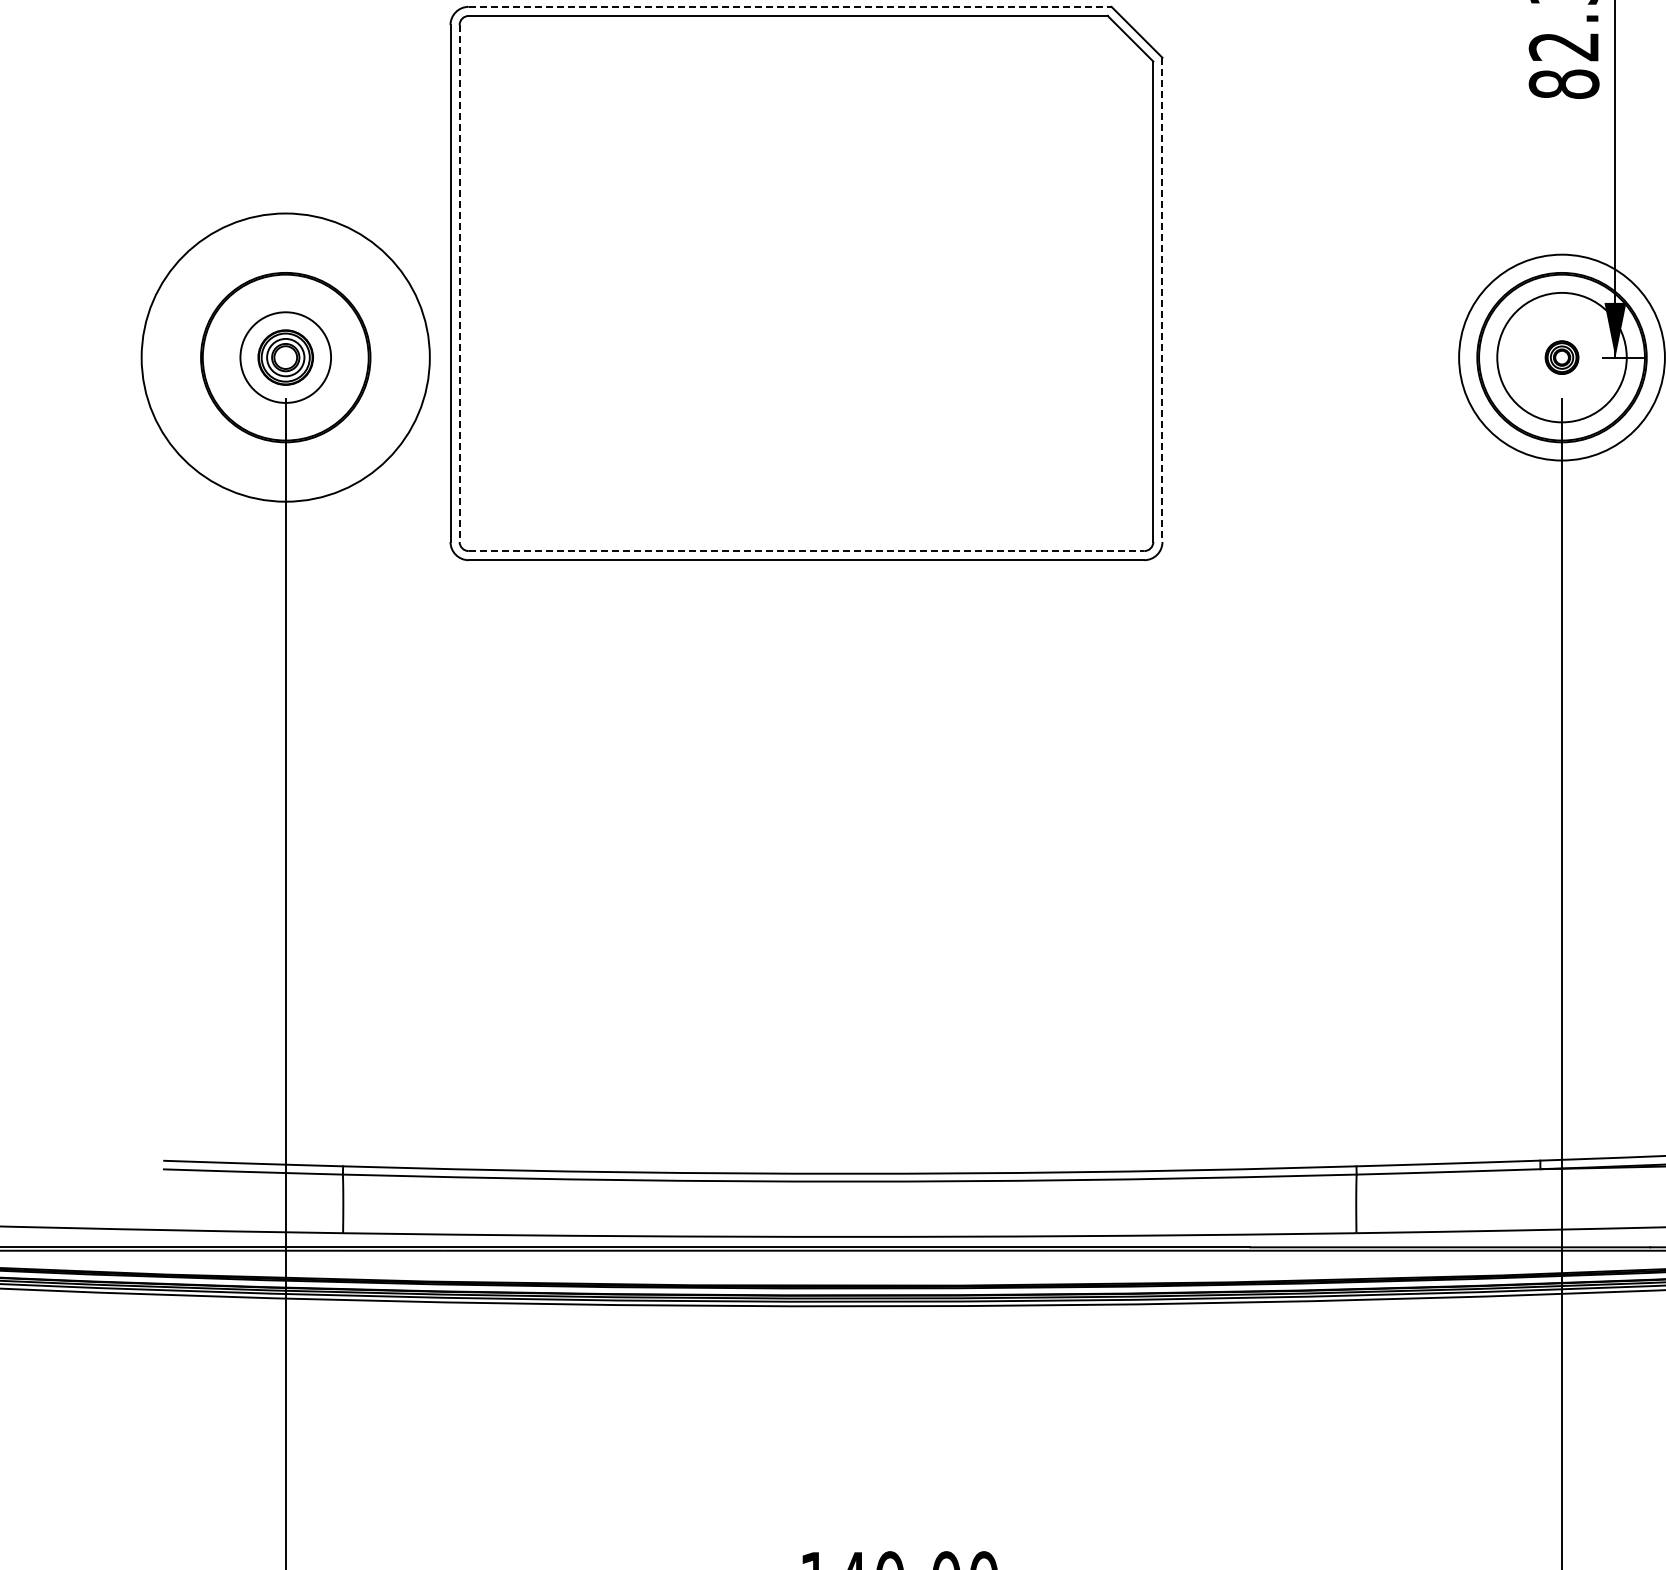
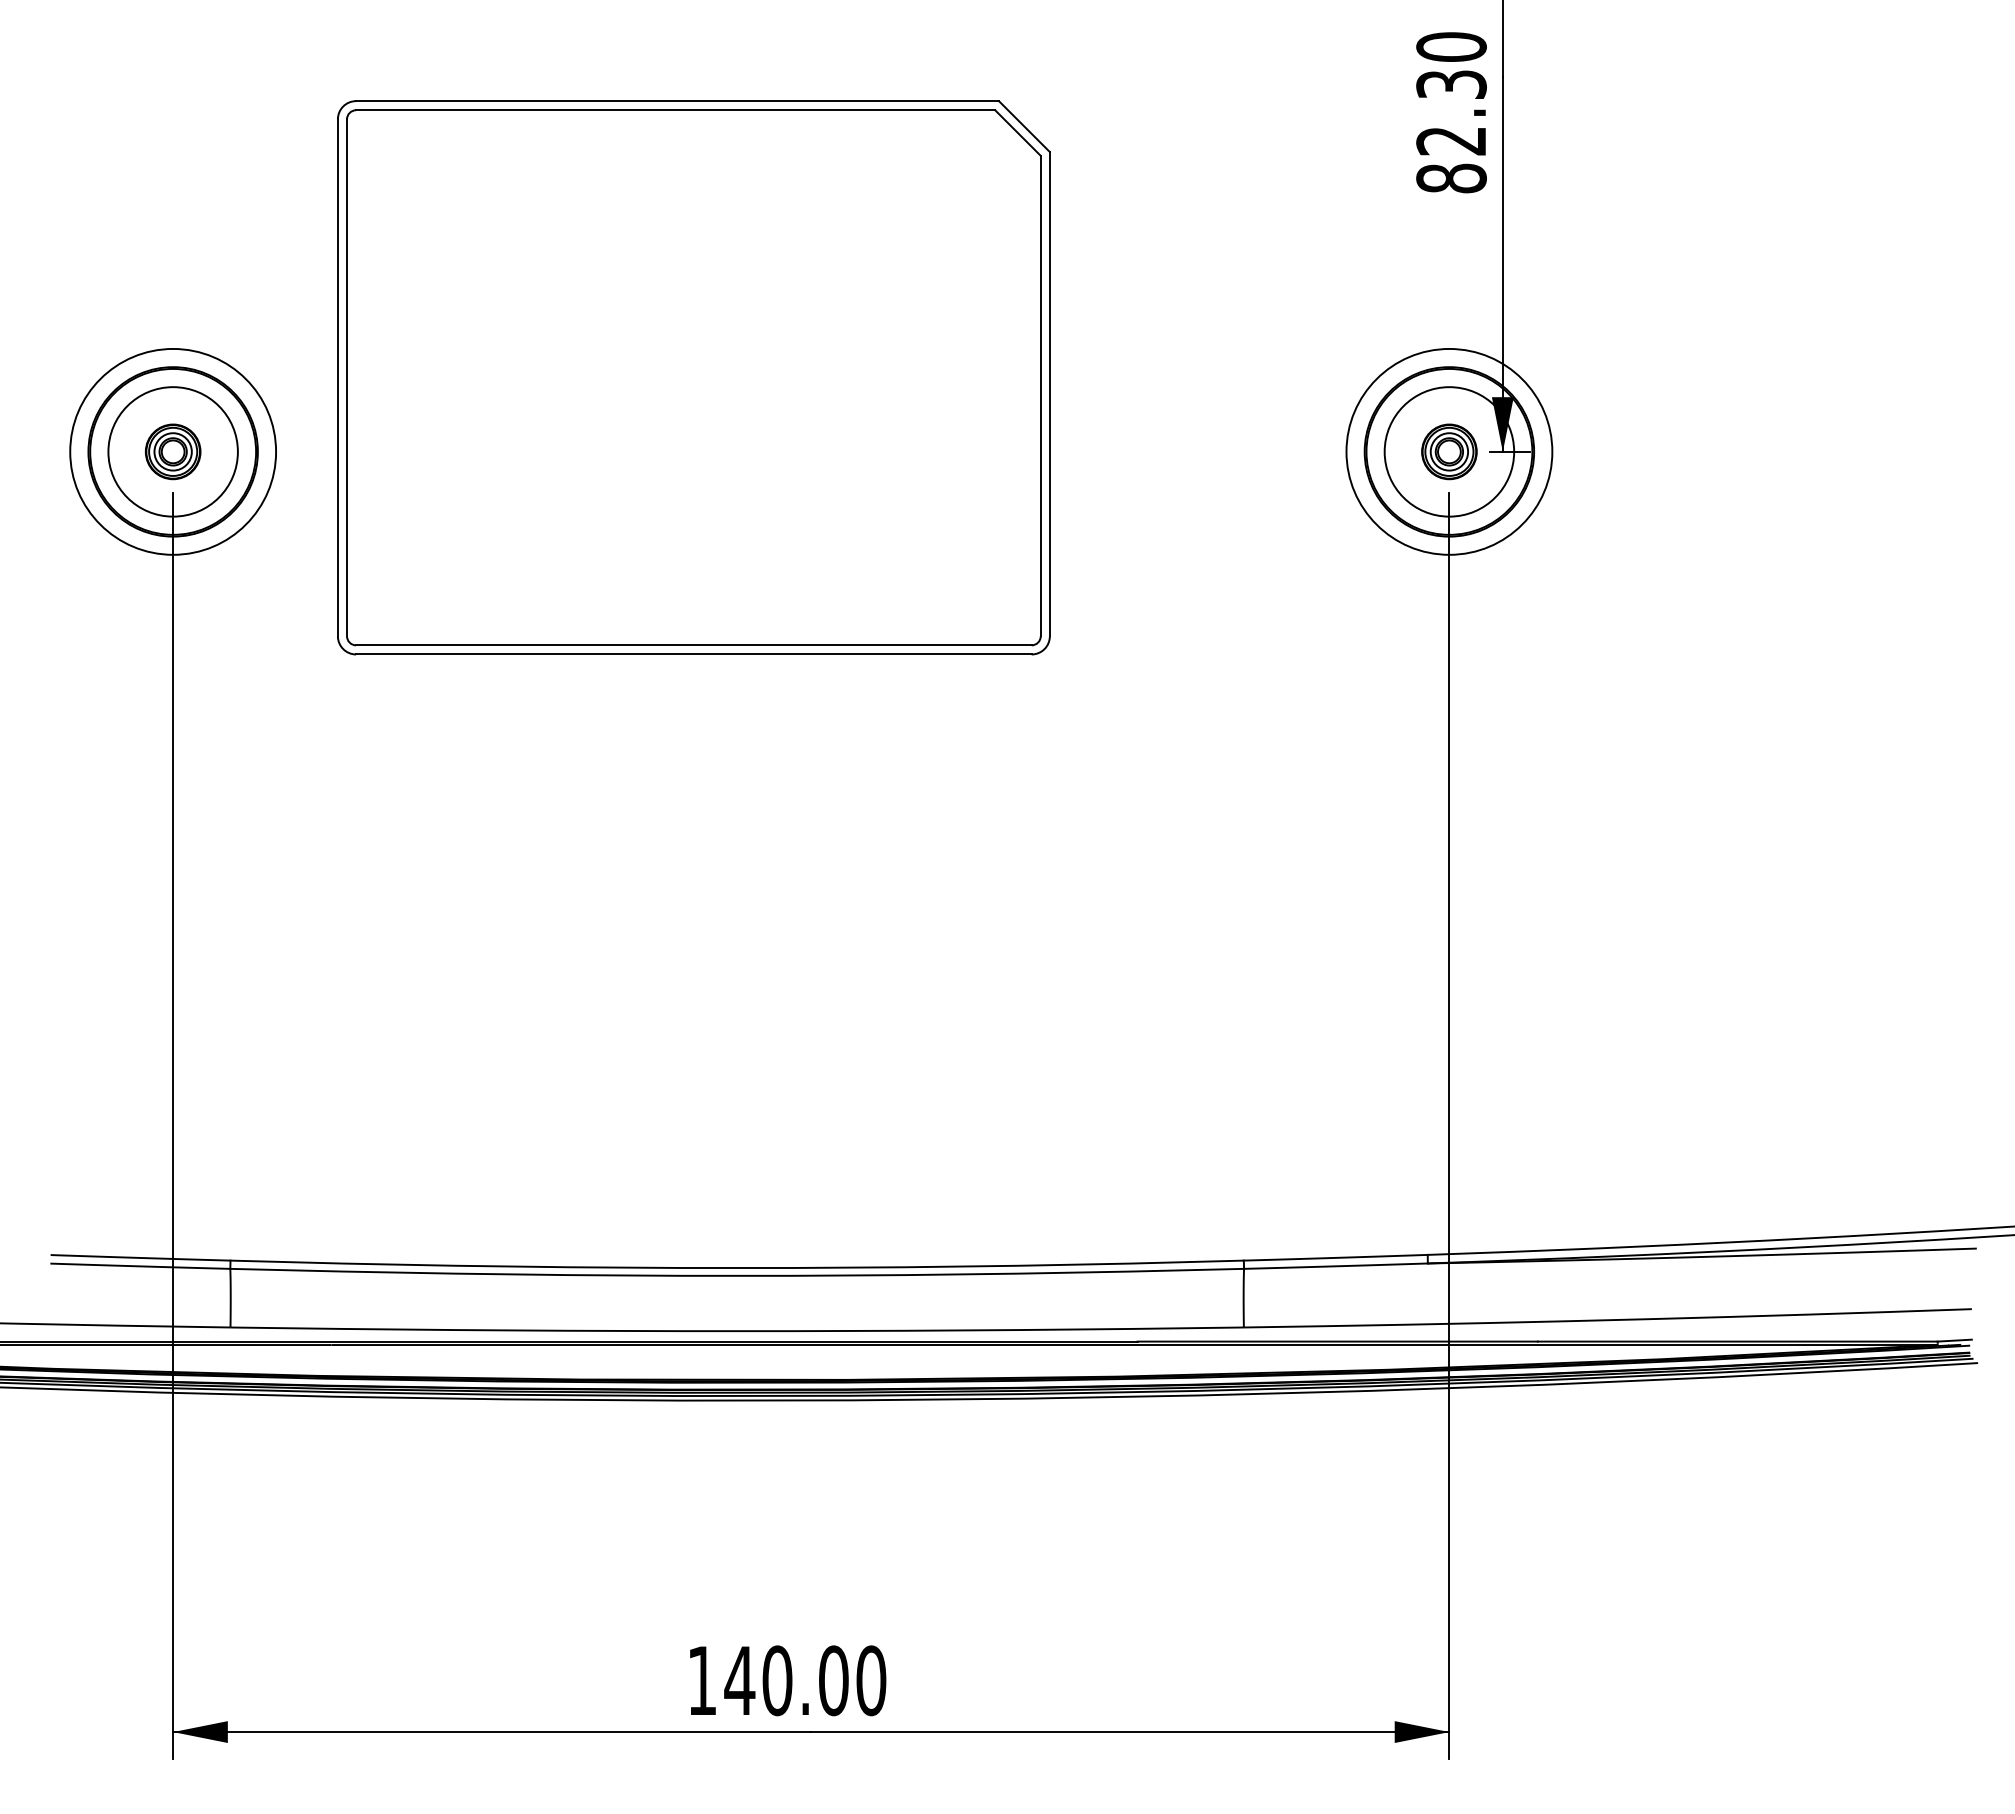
line: (791, 7) -> (678, 101), dashed -> solid
line: (460, 284) -> (347, 378), dashed -> solid
line: (1162, 300) -> (1049, 394), dashed -> solid
circle: (285, 357) -> (172, 451), size x1.43
circle: (286, 357) -> (173, 451), size x0.71
part: (1562, 357) -> (1449, 451), size x1.67
line: (806, 551) -> (693, 645), dashed -> solid

